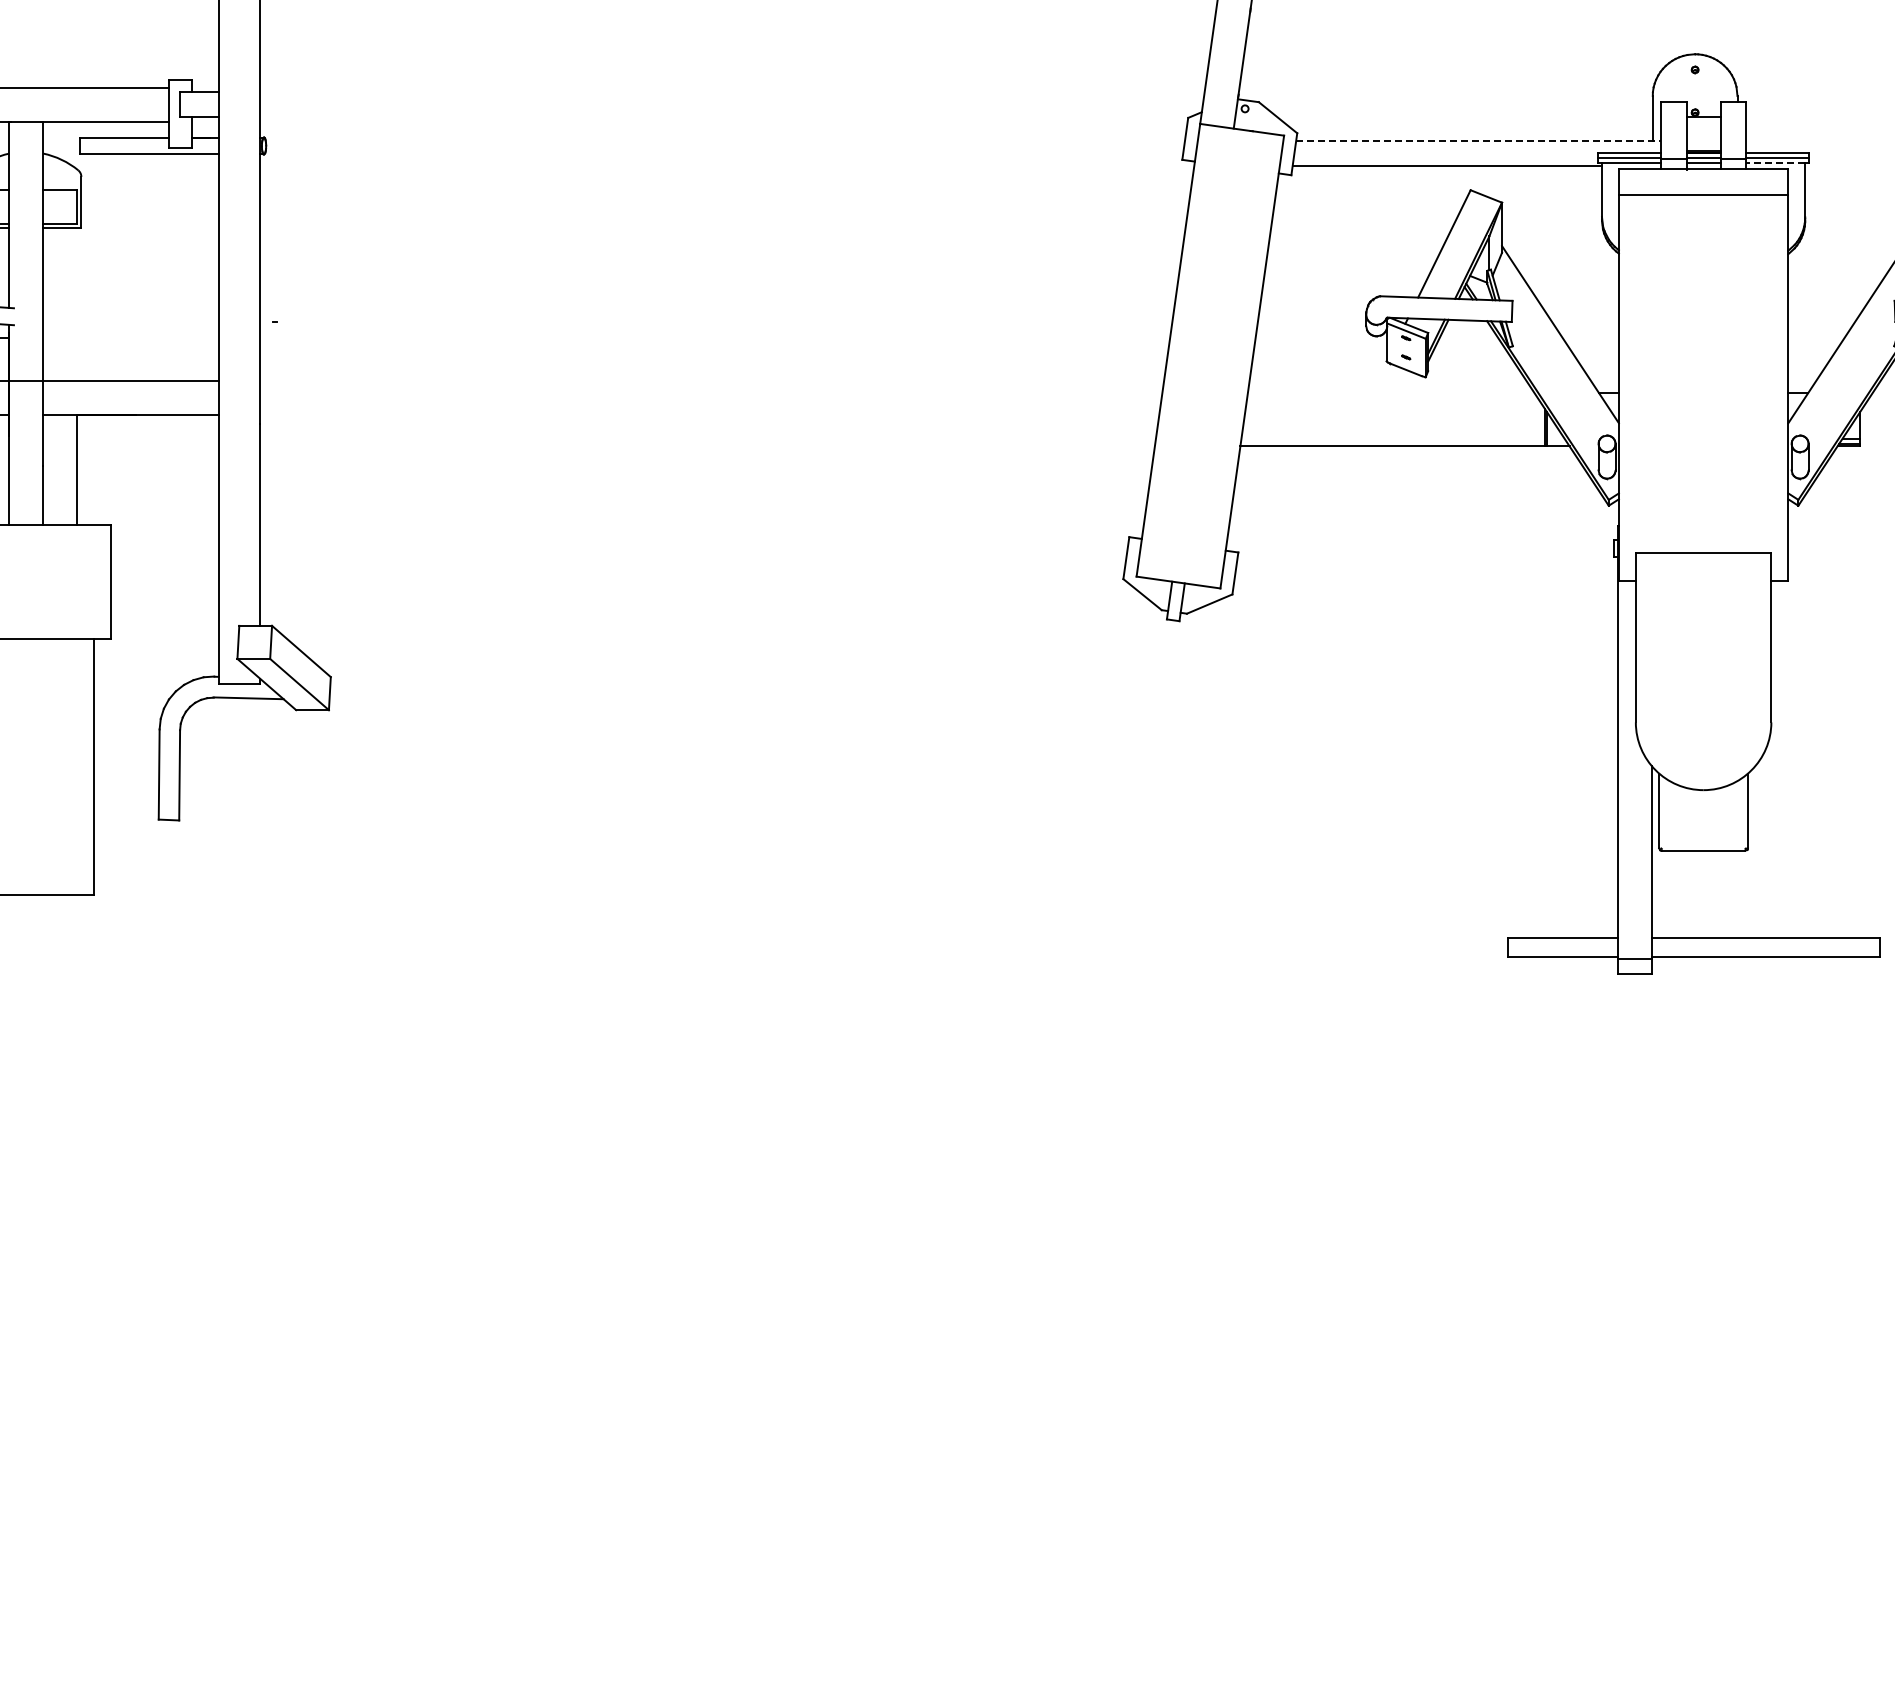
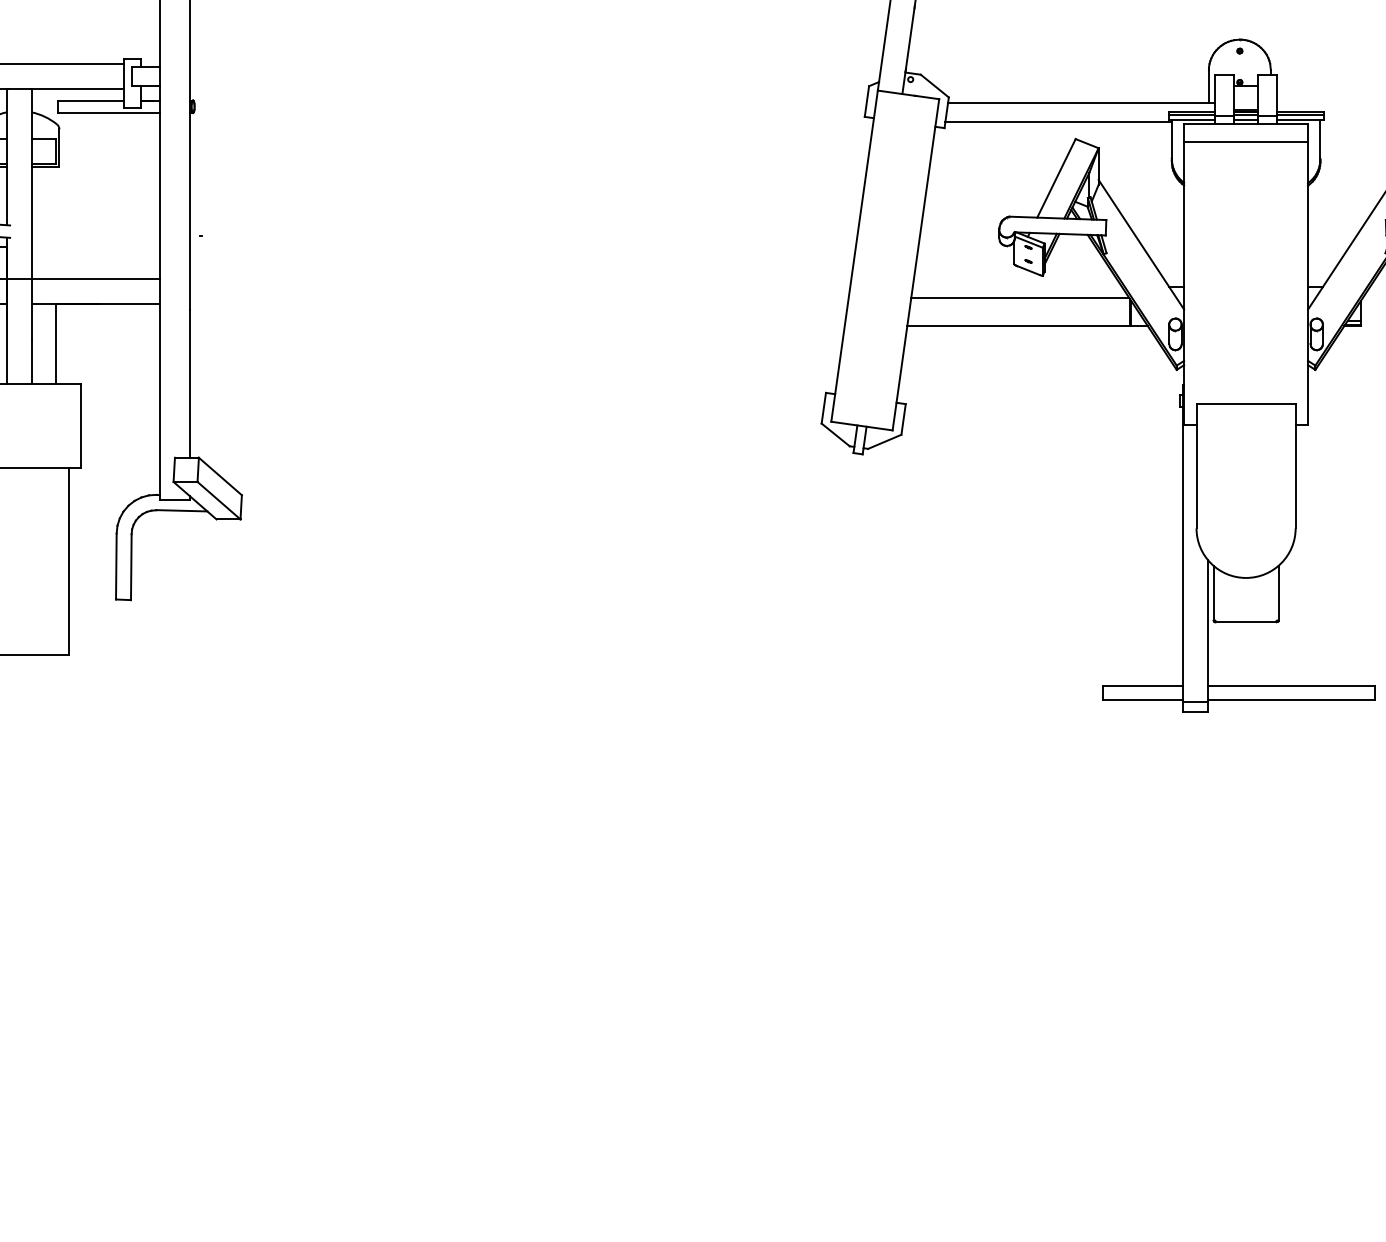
line: (1478, 140) -> (1081, 102), dashed -> solid
line: (1775, 163) -> (1298, 119), dashed -> solid
line: (1394, 406) -> (1019, 297), added

